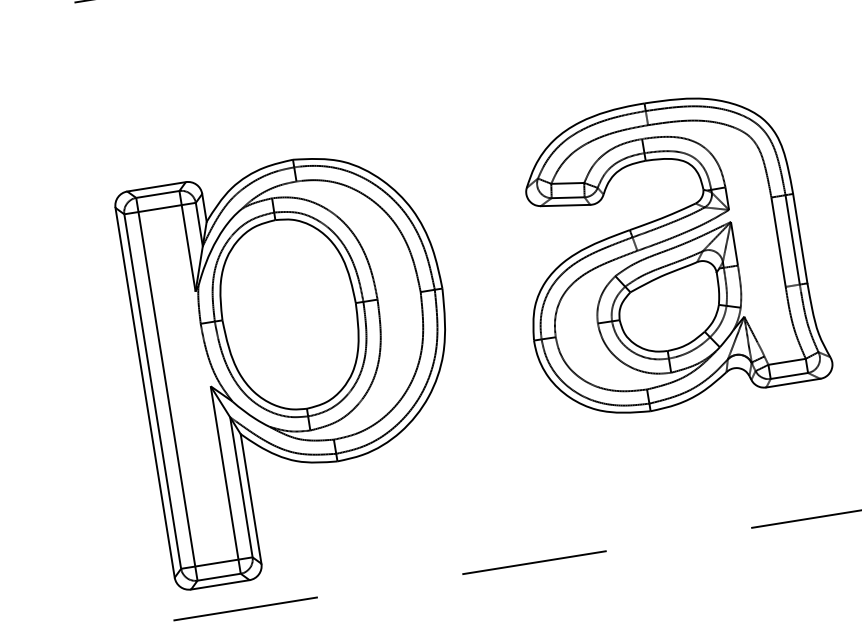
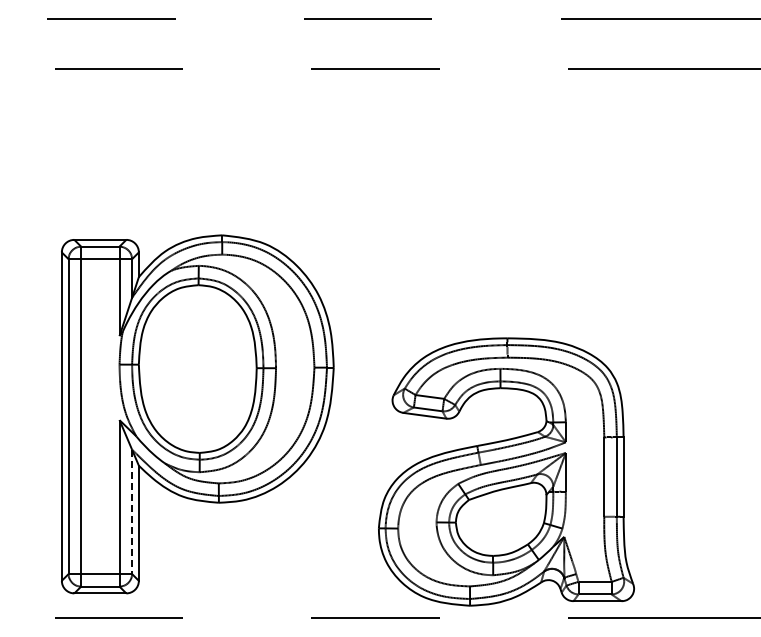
part: (667, 253) -> (506, 471), moved
line: (241, 487) -> (132, 512), solid -> dashed

